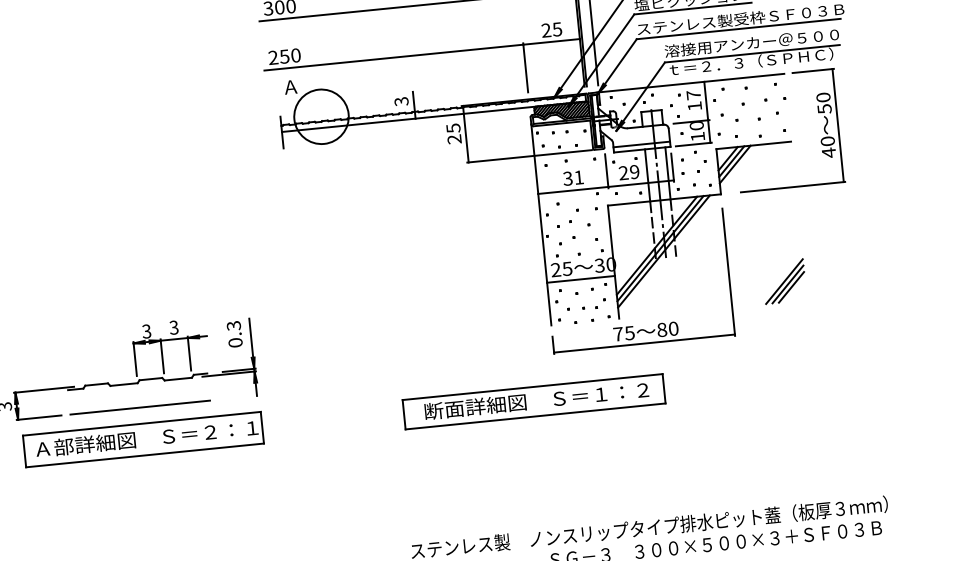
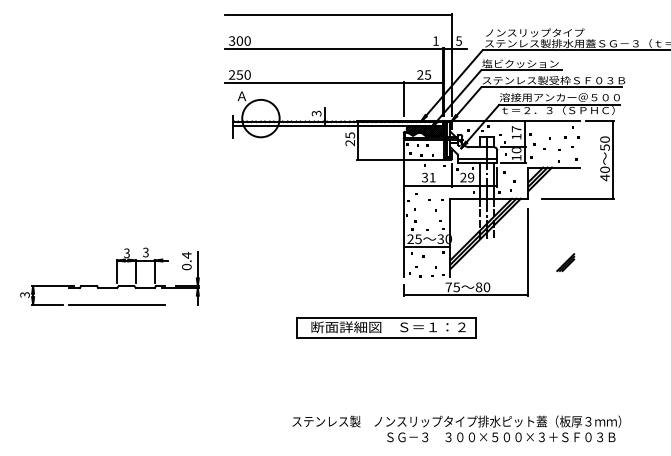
part: (783, 281) -> (565, 262), size x0.6
text: (233, 326) -> (186, 255), 0.3 -> 0.4
part: (142, 439) -> (116, 326), removed

